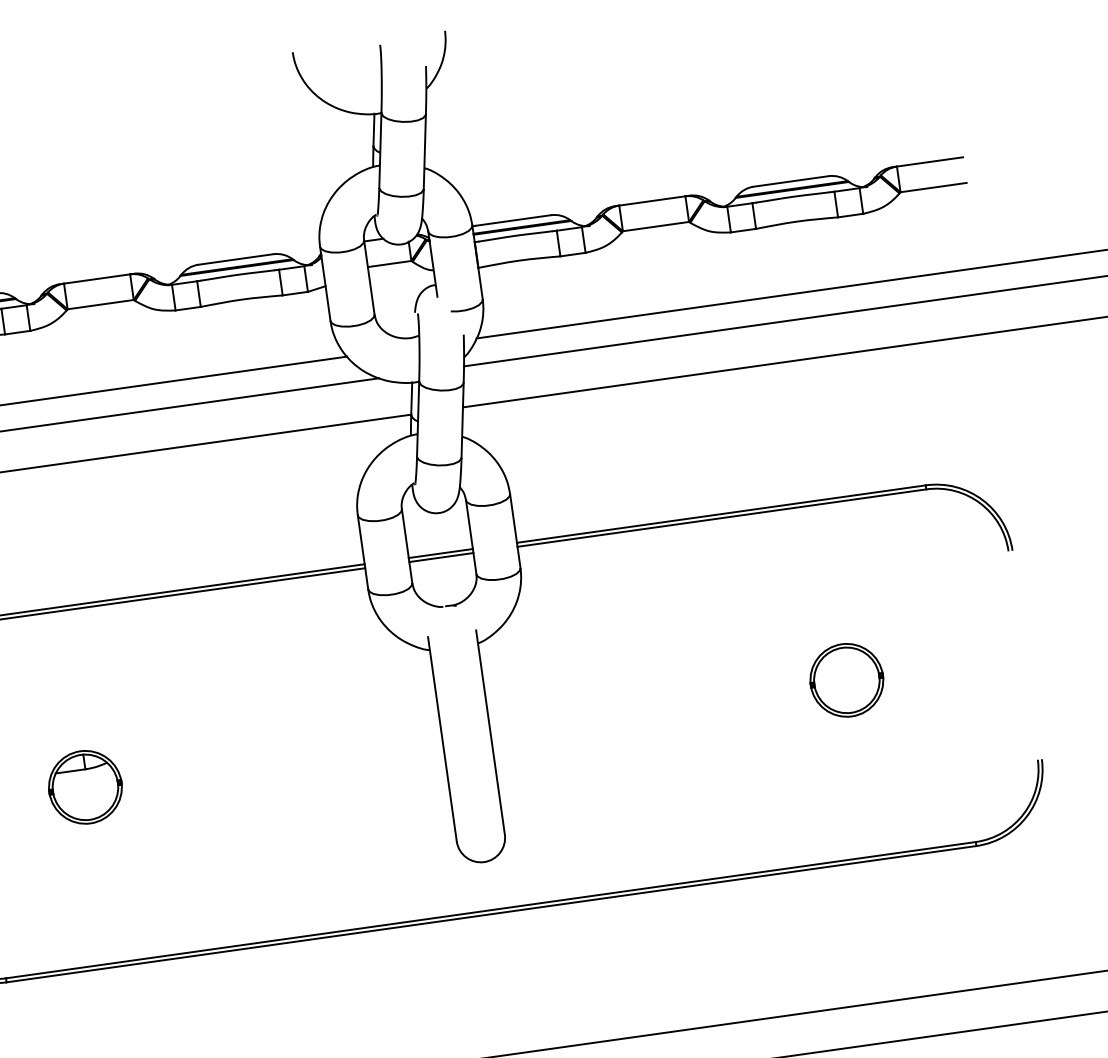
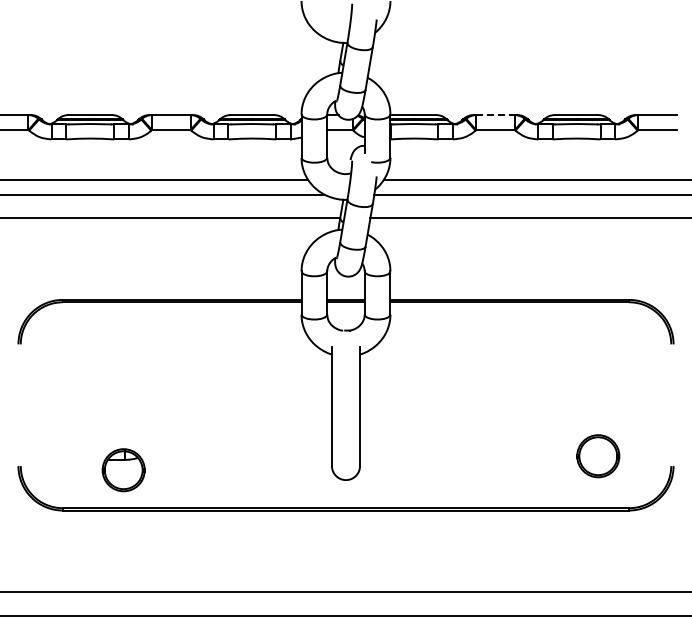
line: (652, 201) -> (495, 115), solid -> dashed
part: (847, 680) -> (598, 456), moved
part: (85, 787) -> (123, 470), moved

